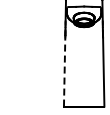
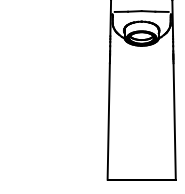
line: (64, 72) -> (108, 122), dashed -> solid

